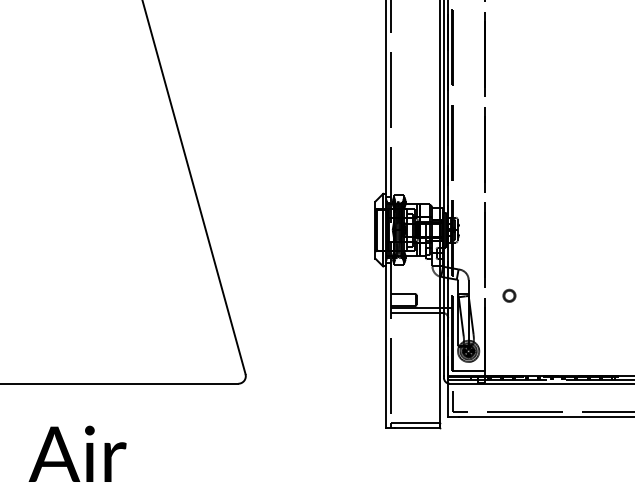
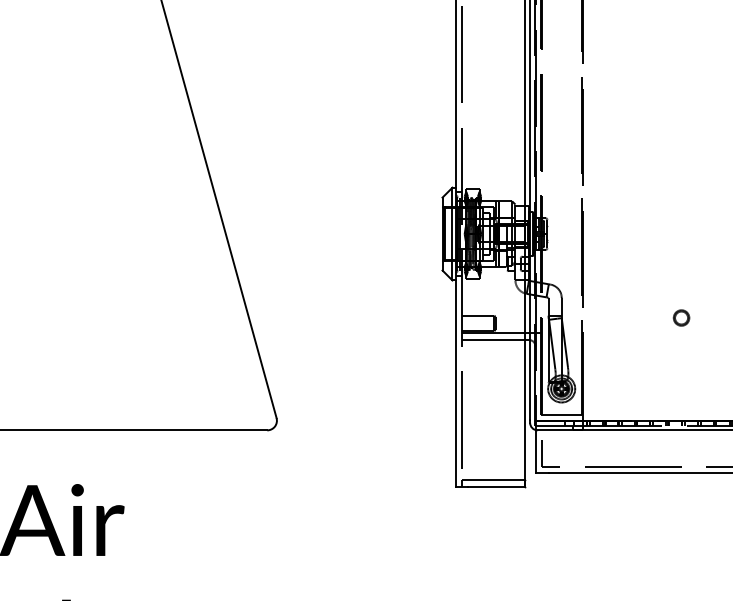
circle: (509, 295) -> (681, 317), moved

